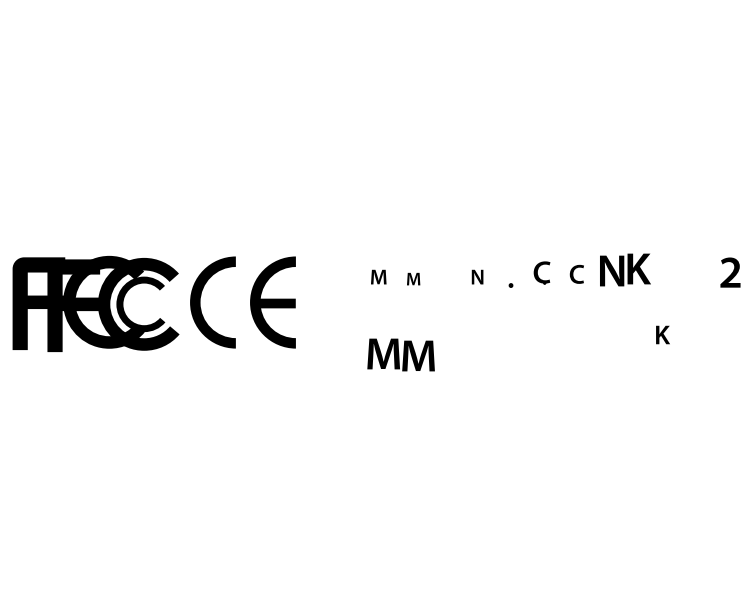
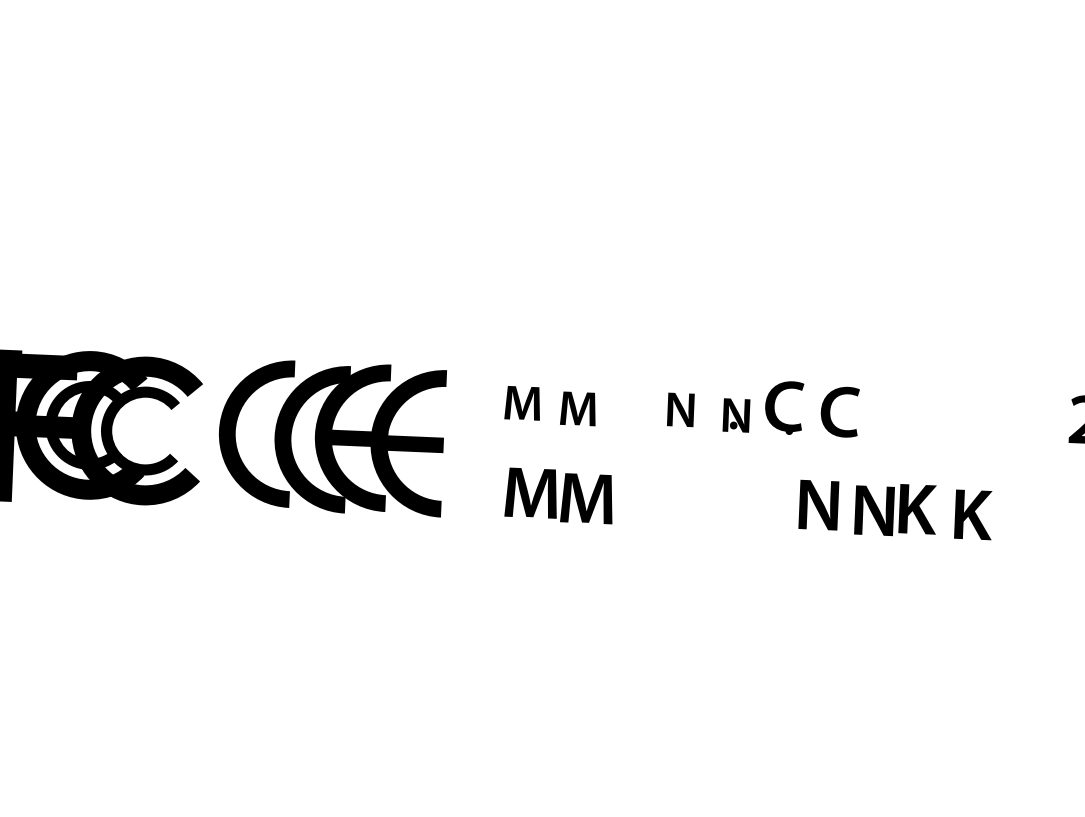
part: (625, 269) -> (896, 509), moved
part: (541, 272) -> (783, 406), size x1.43
part: (576, 274) -> (839, 412), size x1.67
part: (378, 276) -> (522, 402), size x1.43
part: (477, 276) -> (680, 408), size x1.43
part: (413, 278) -> (578, 407), size x1.67
fill: (512, 278) -> (736, 414), added
fill: (105, 302) -> (83, 425), added
fill: (247, 304) -> (310, 438), added
fill: (307, 304) -> (406, 442), added
part: (566, 332) -> (819, 504), added
part: (662, 334) -> (972, 514), size x1.67
part: (400, 354) -> (558, 495), moved

